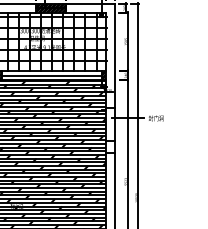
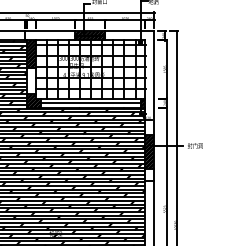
hatch: (110, 123) -> (149, 151), added

